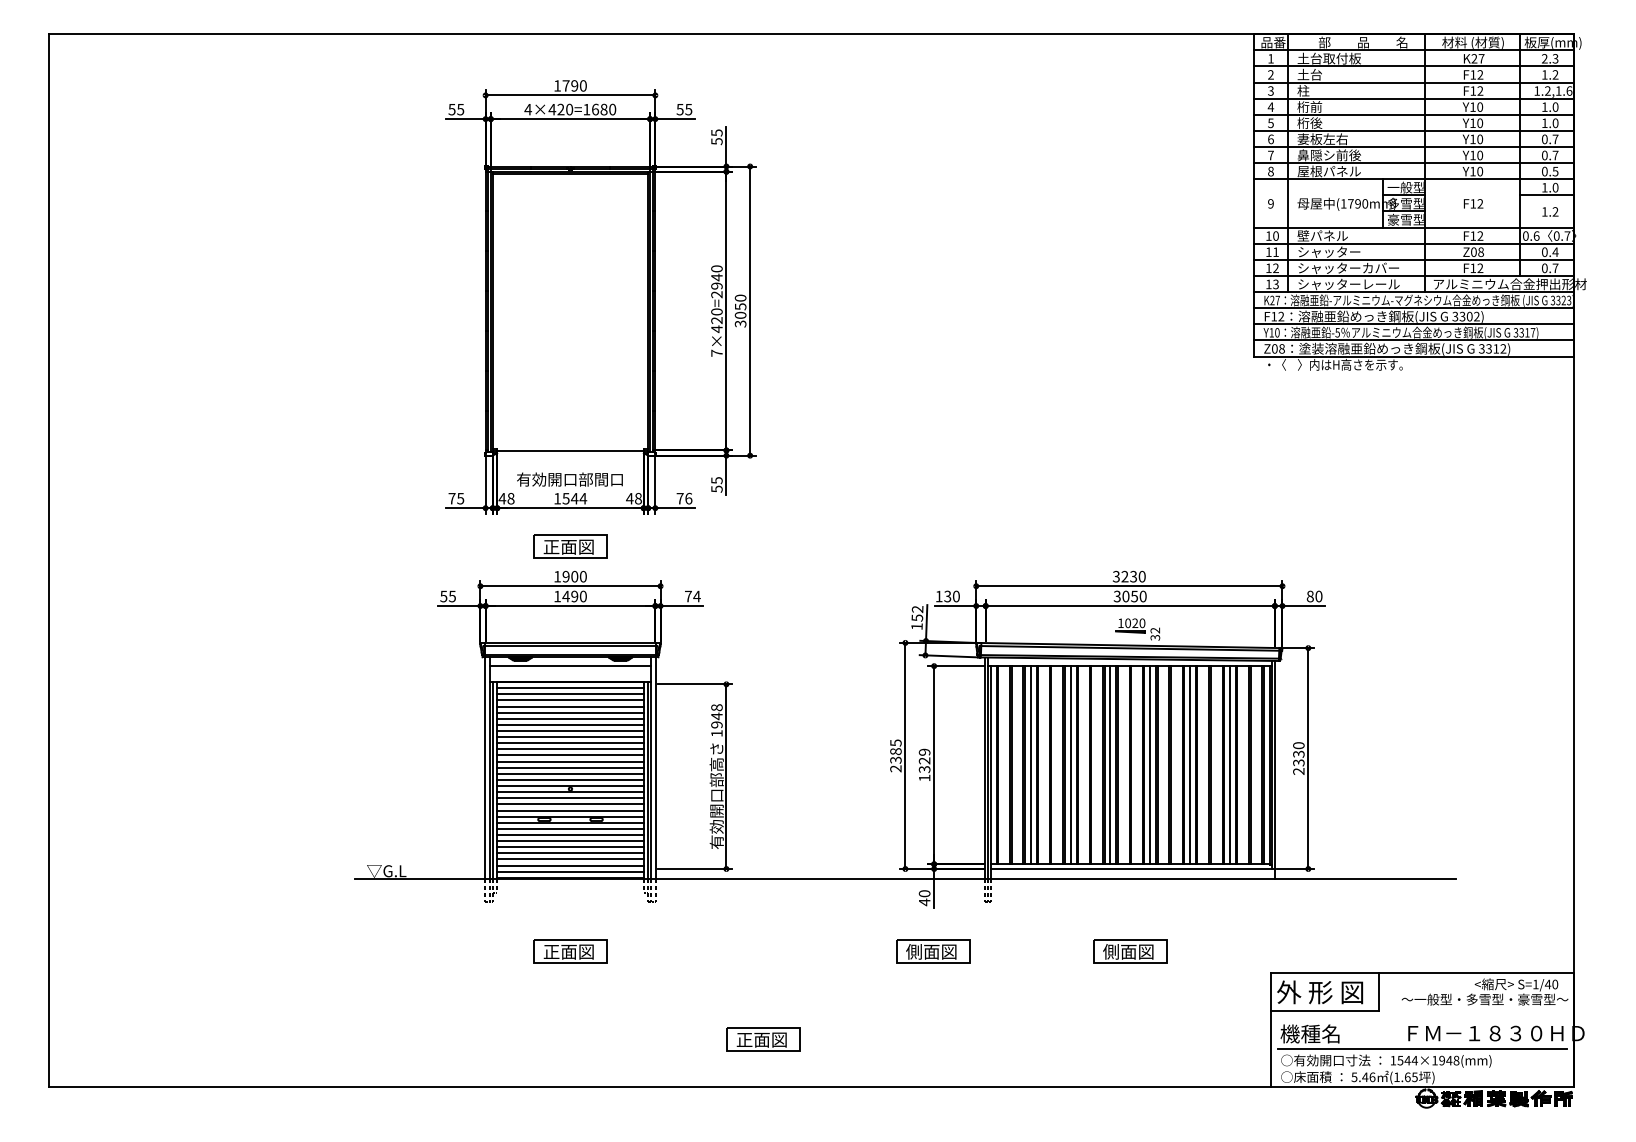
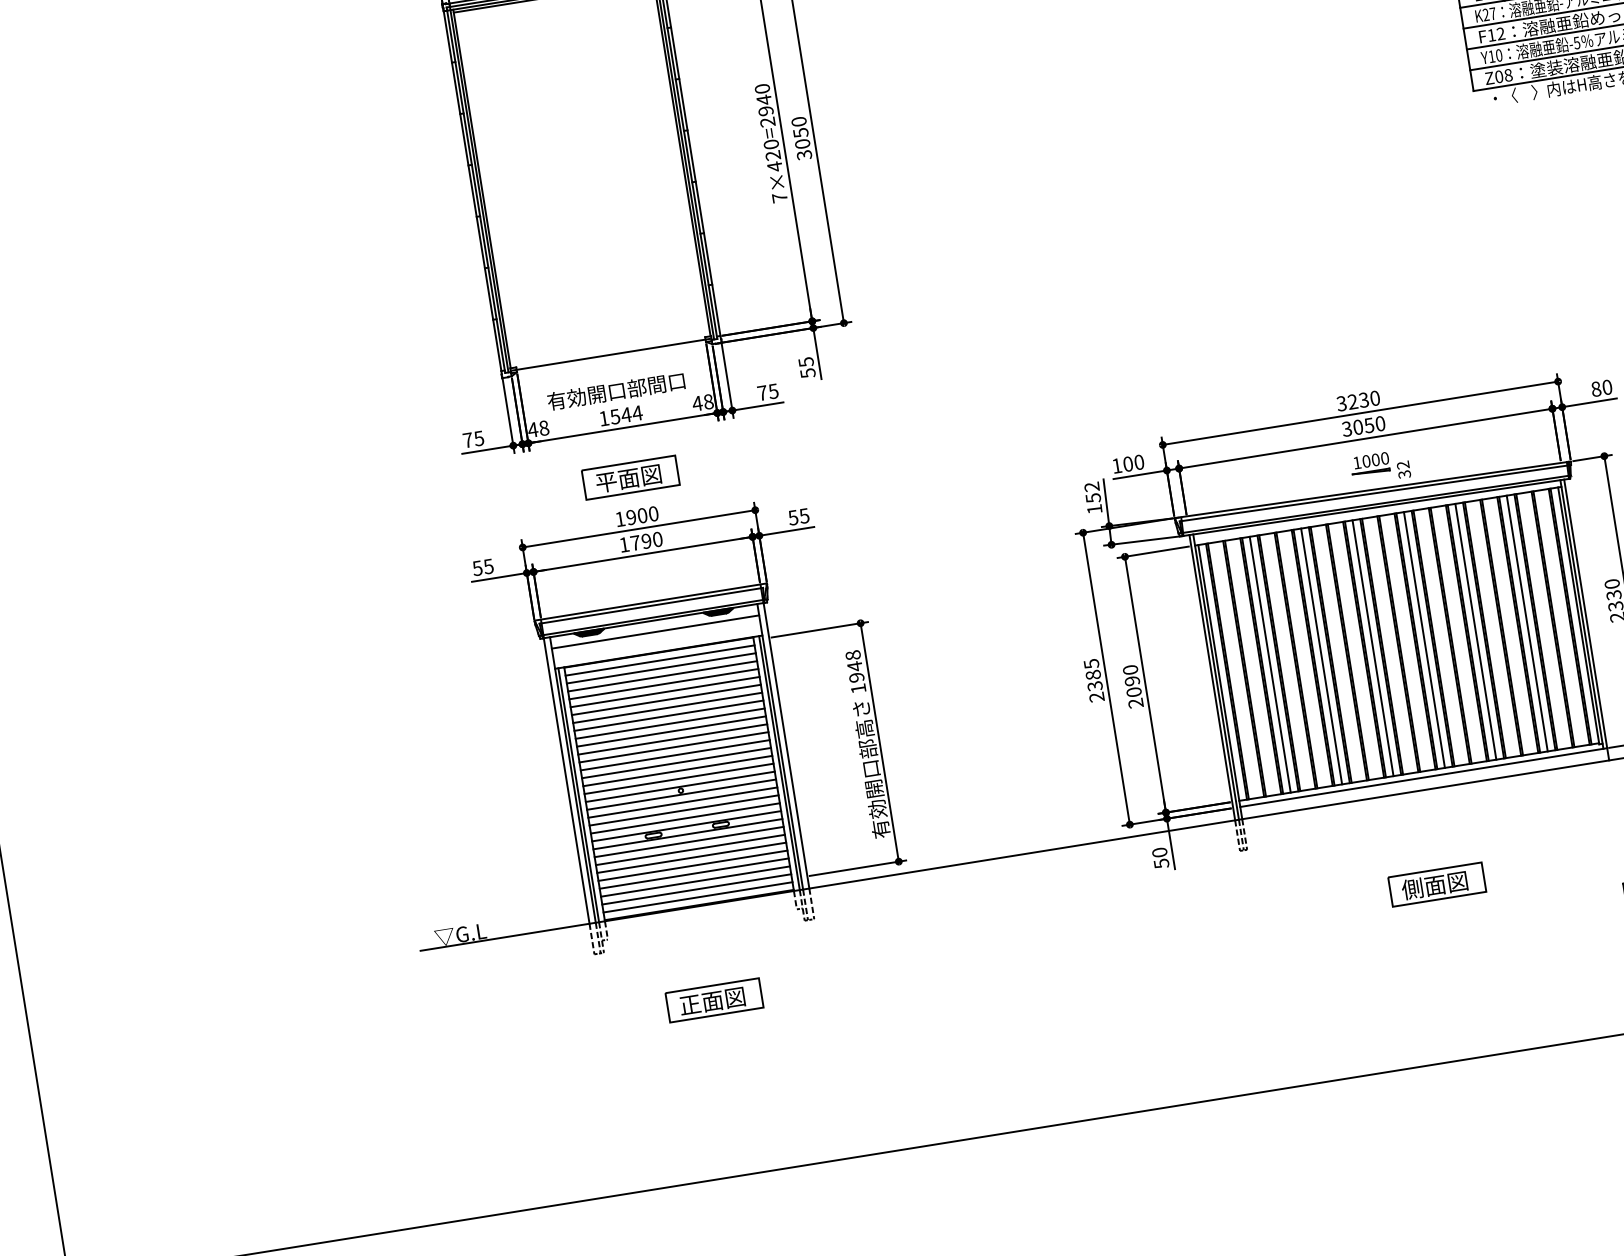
text: (688, 498) -> (773, 391), 76 -> 75
text: (551, 547) -> (606, 482), 正面図 -> 平面図
text: (565, 596) -> (634, 543), 1490 -> 1790
text: (692, 596) -> (798, 516), 74 -> 55
text: (947, 596) -> (1127, 464), 130 -> 100
text: (1135, 623) -> (1376, 460), 1020 -> 1000
text: (924, 764) -> (1132, 685), 1329 -> 2090
text: (924, 902) -> (1161, 863), 40 -> 50
part: (933, 951) -> (1183, 925), removed
part: (763, 1039) -> (981, 1074), removed

